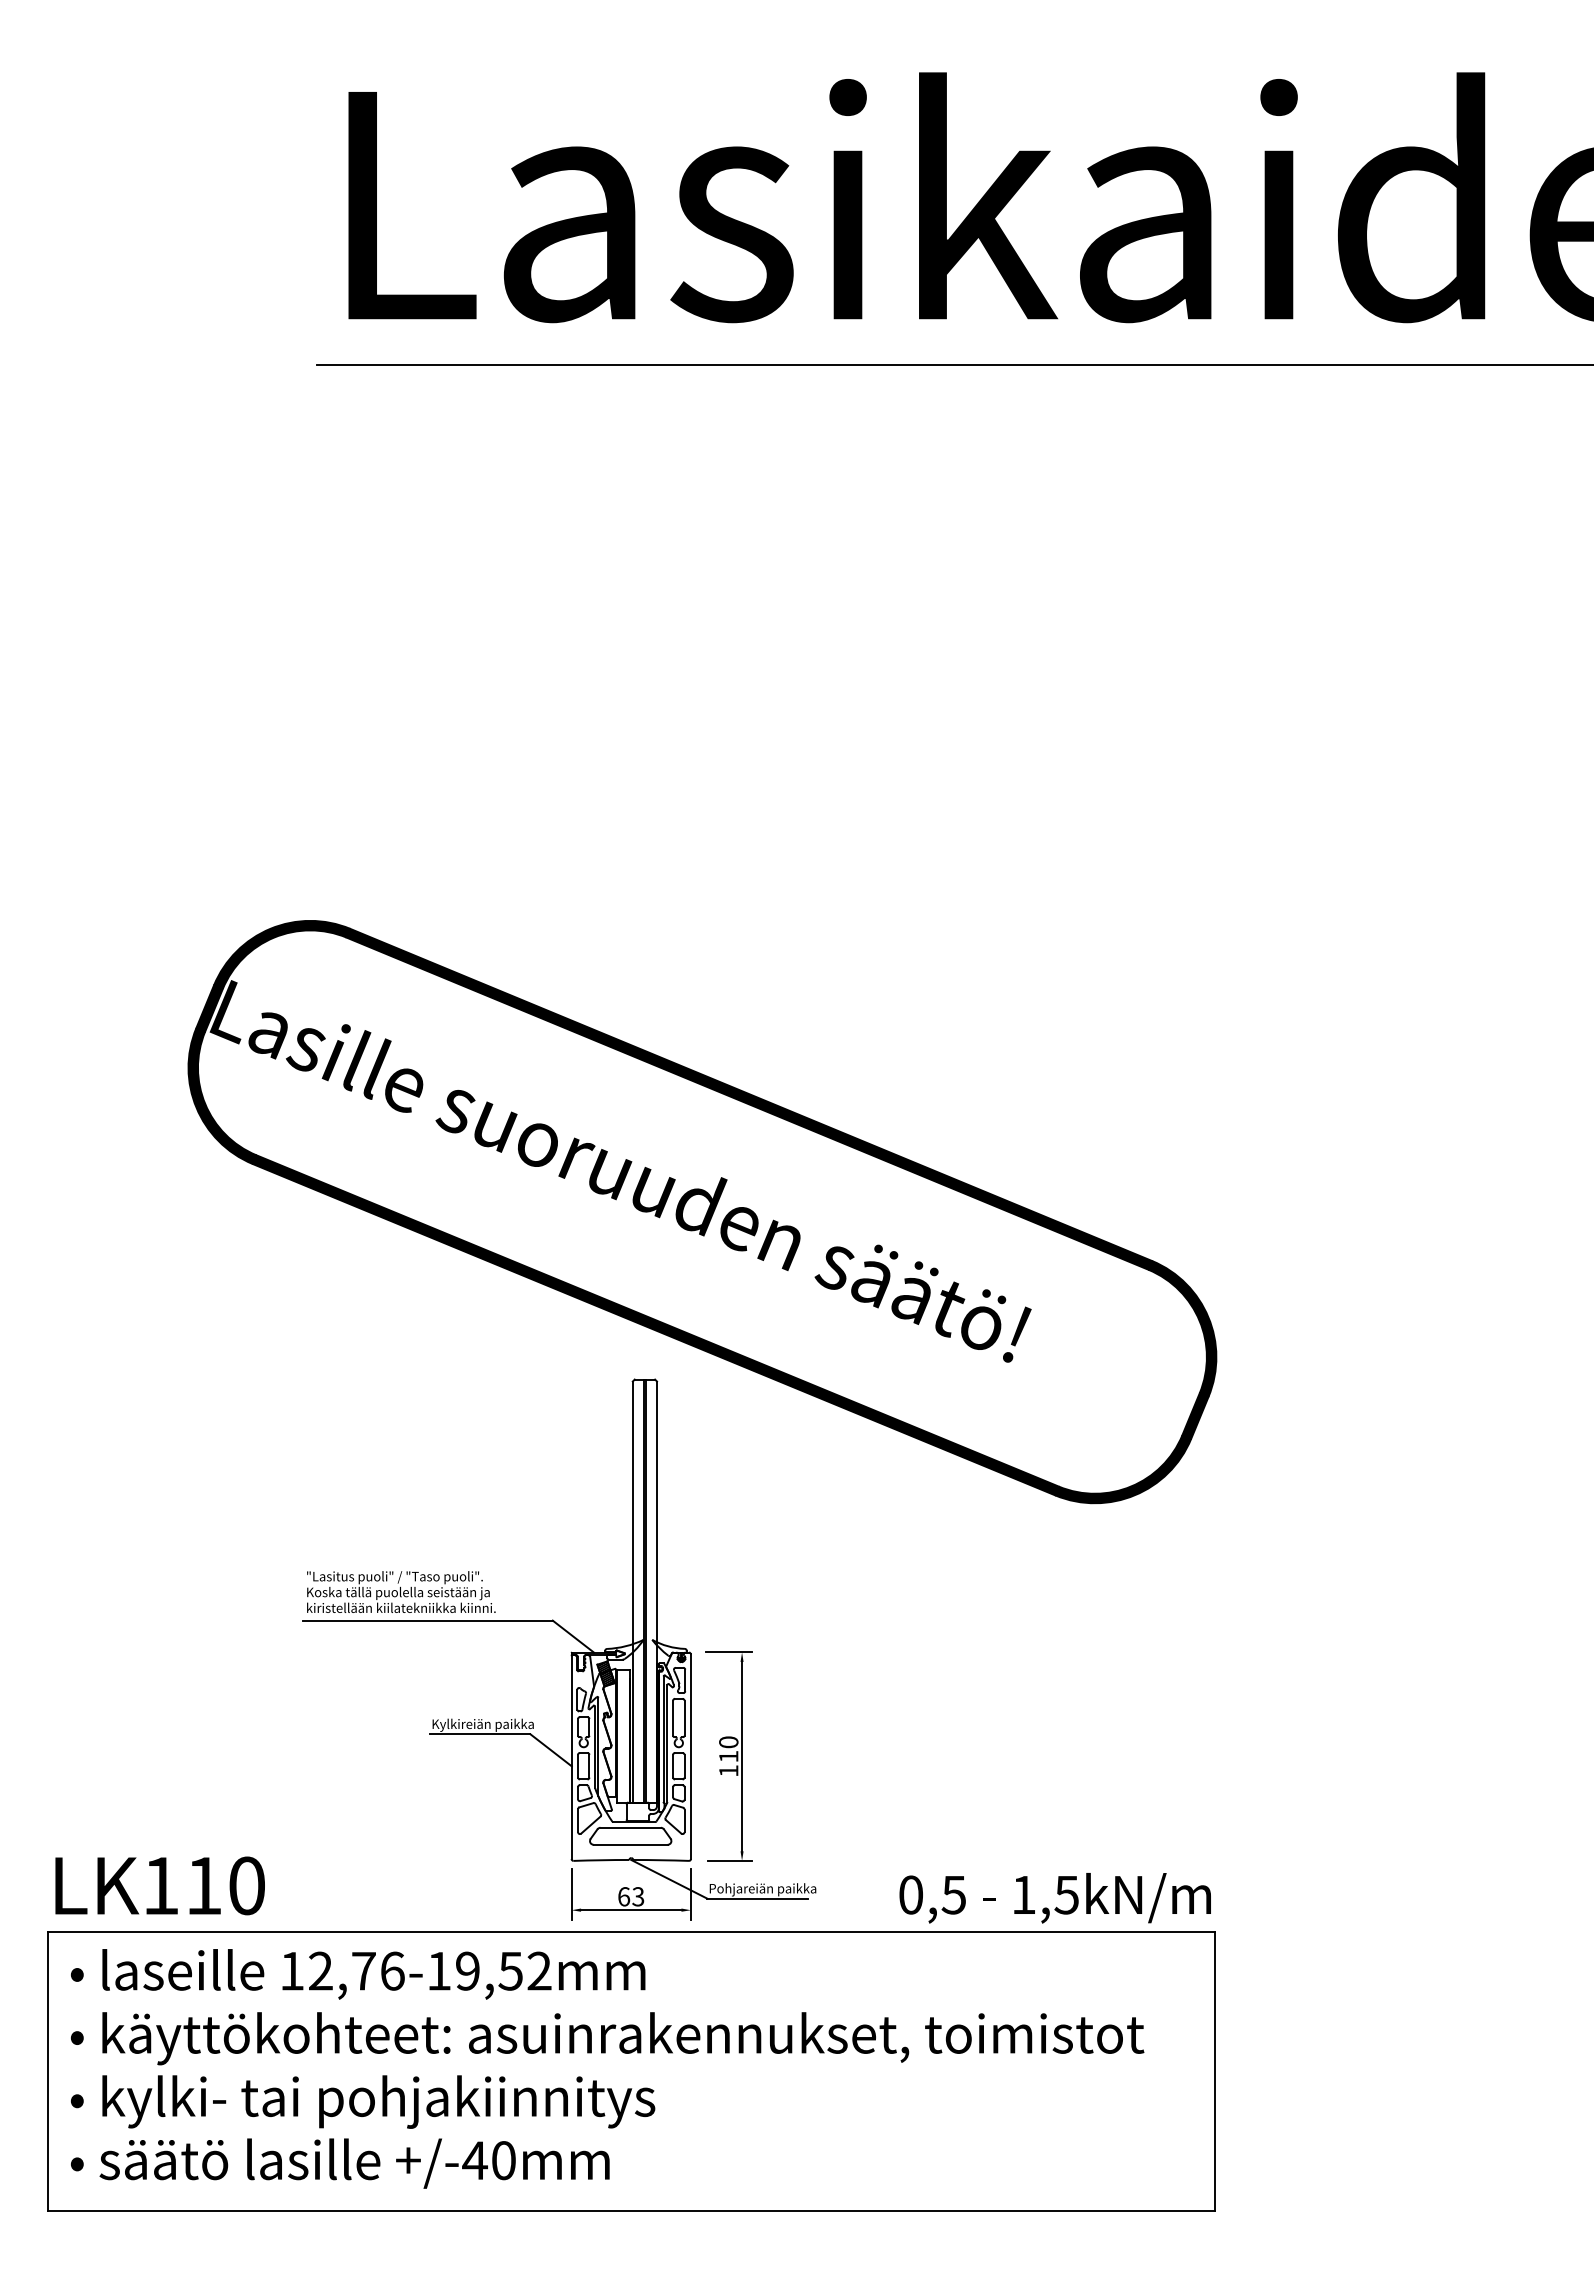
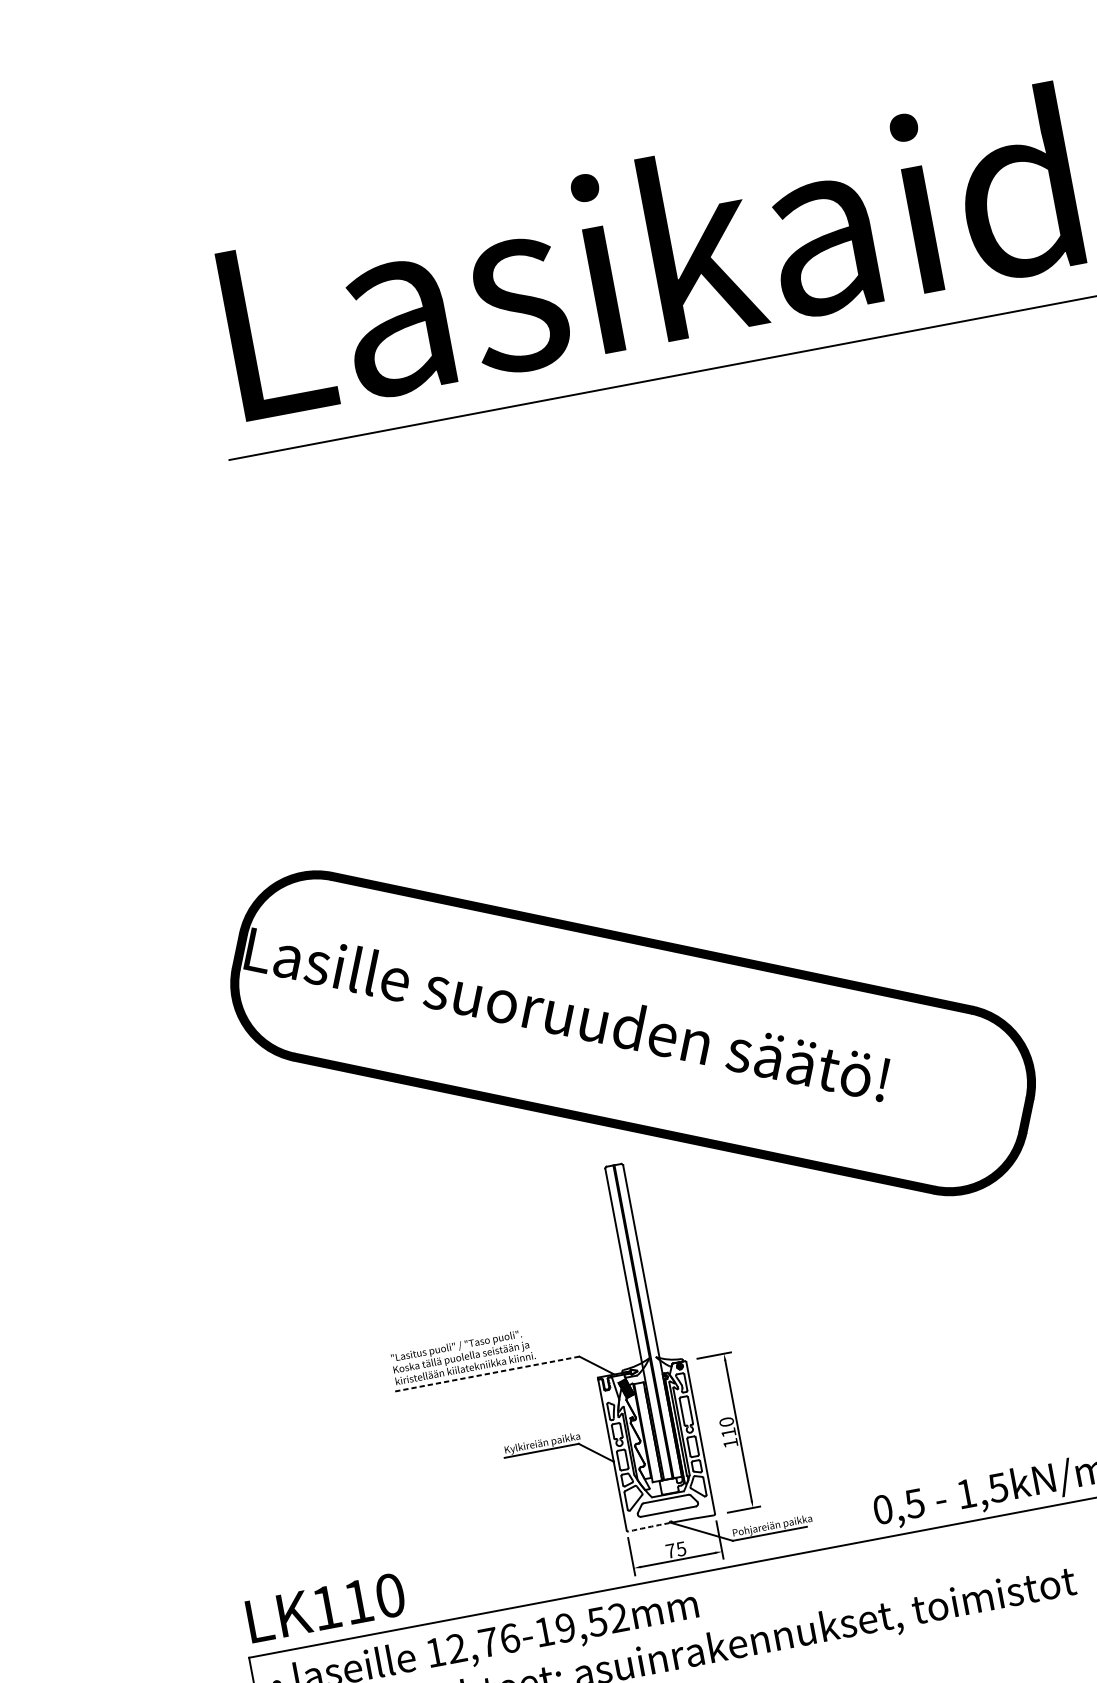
line: (428, 1620) -> (487, 1373), solid -> dashed
arc: (601, 1860) -> (649, 1527), solid -> dashed
text: (631, 1896) -> (676, 1549), 63 -> 75

